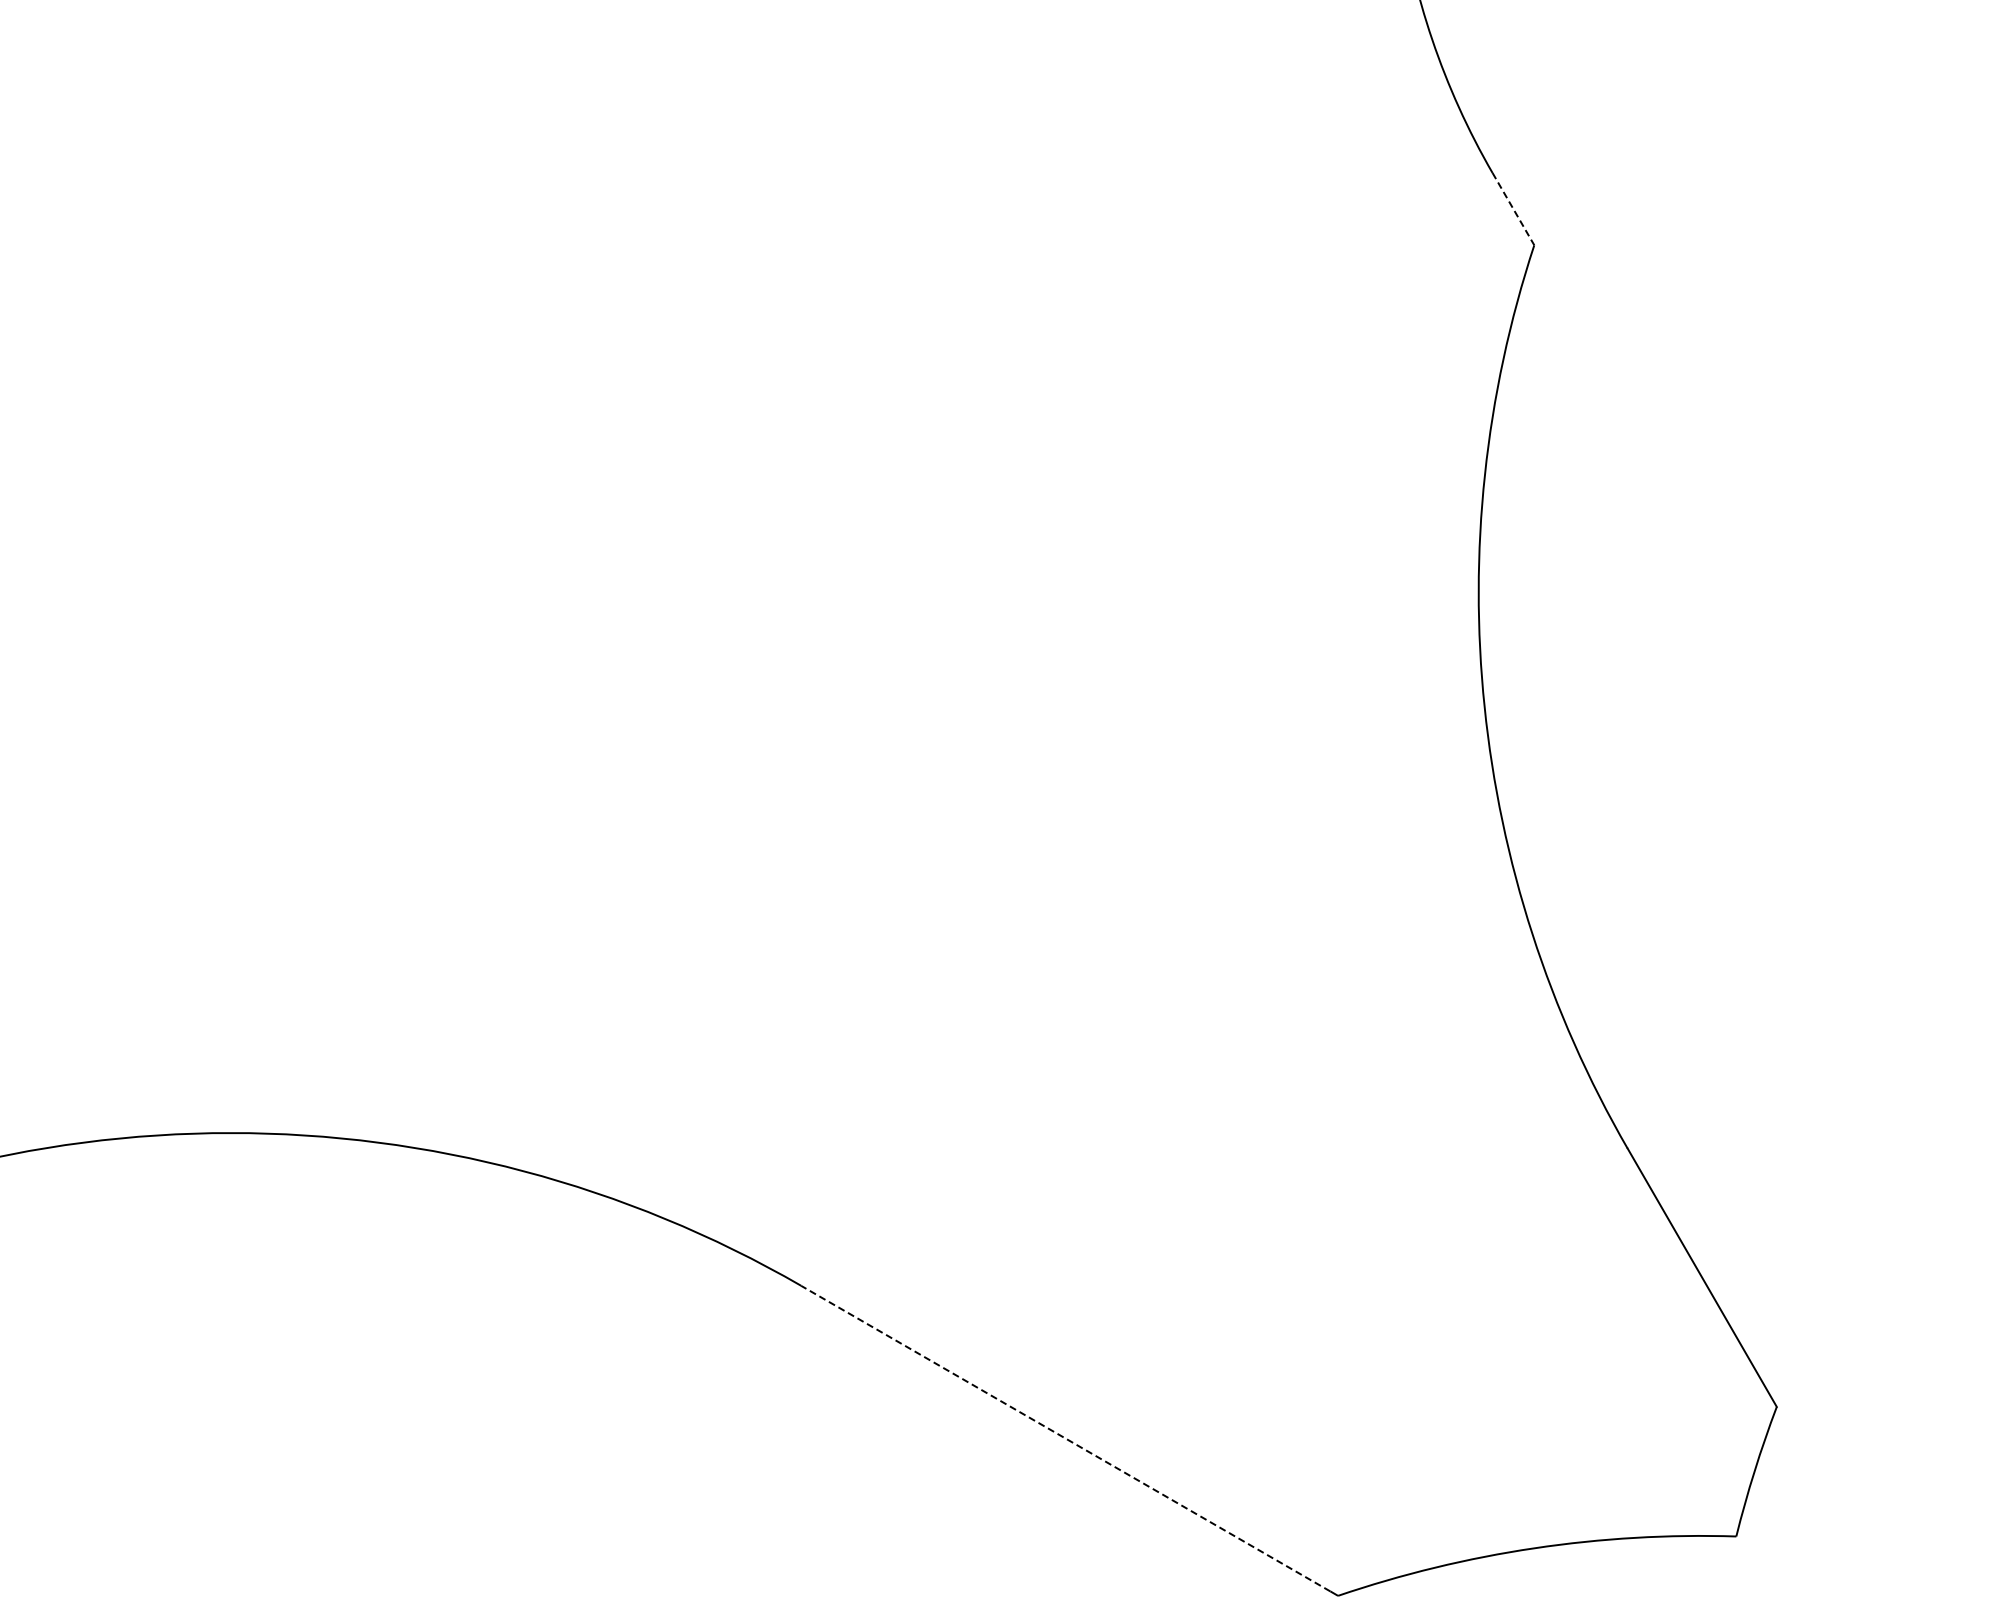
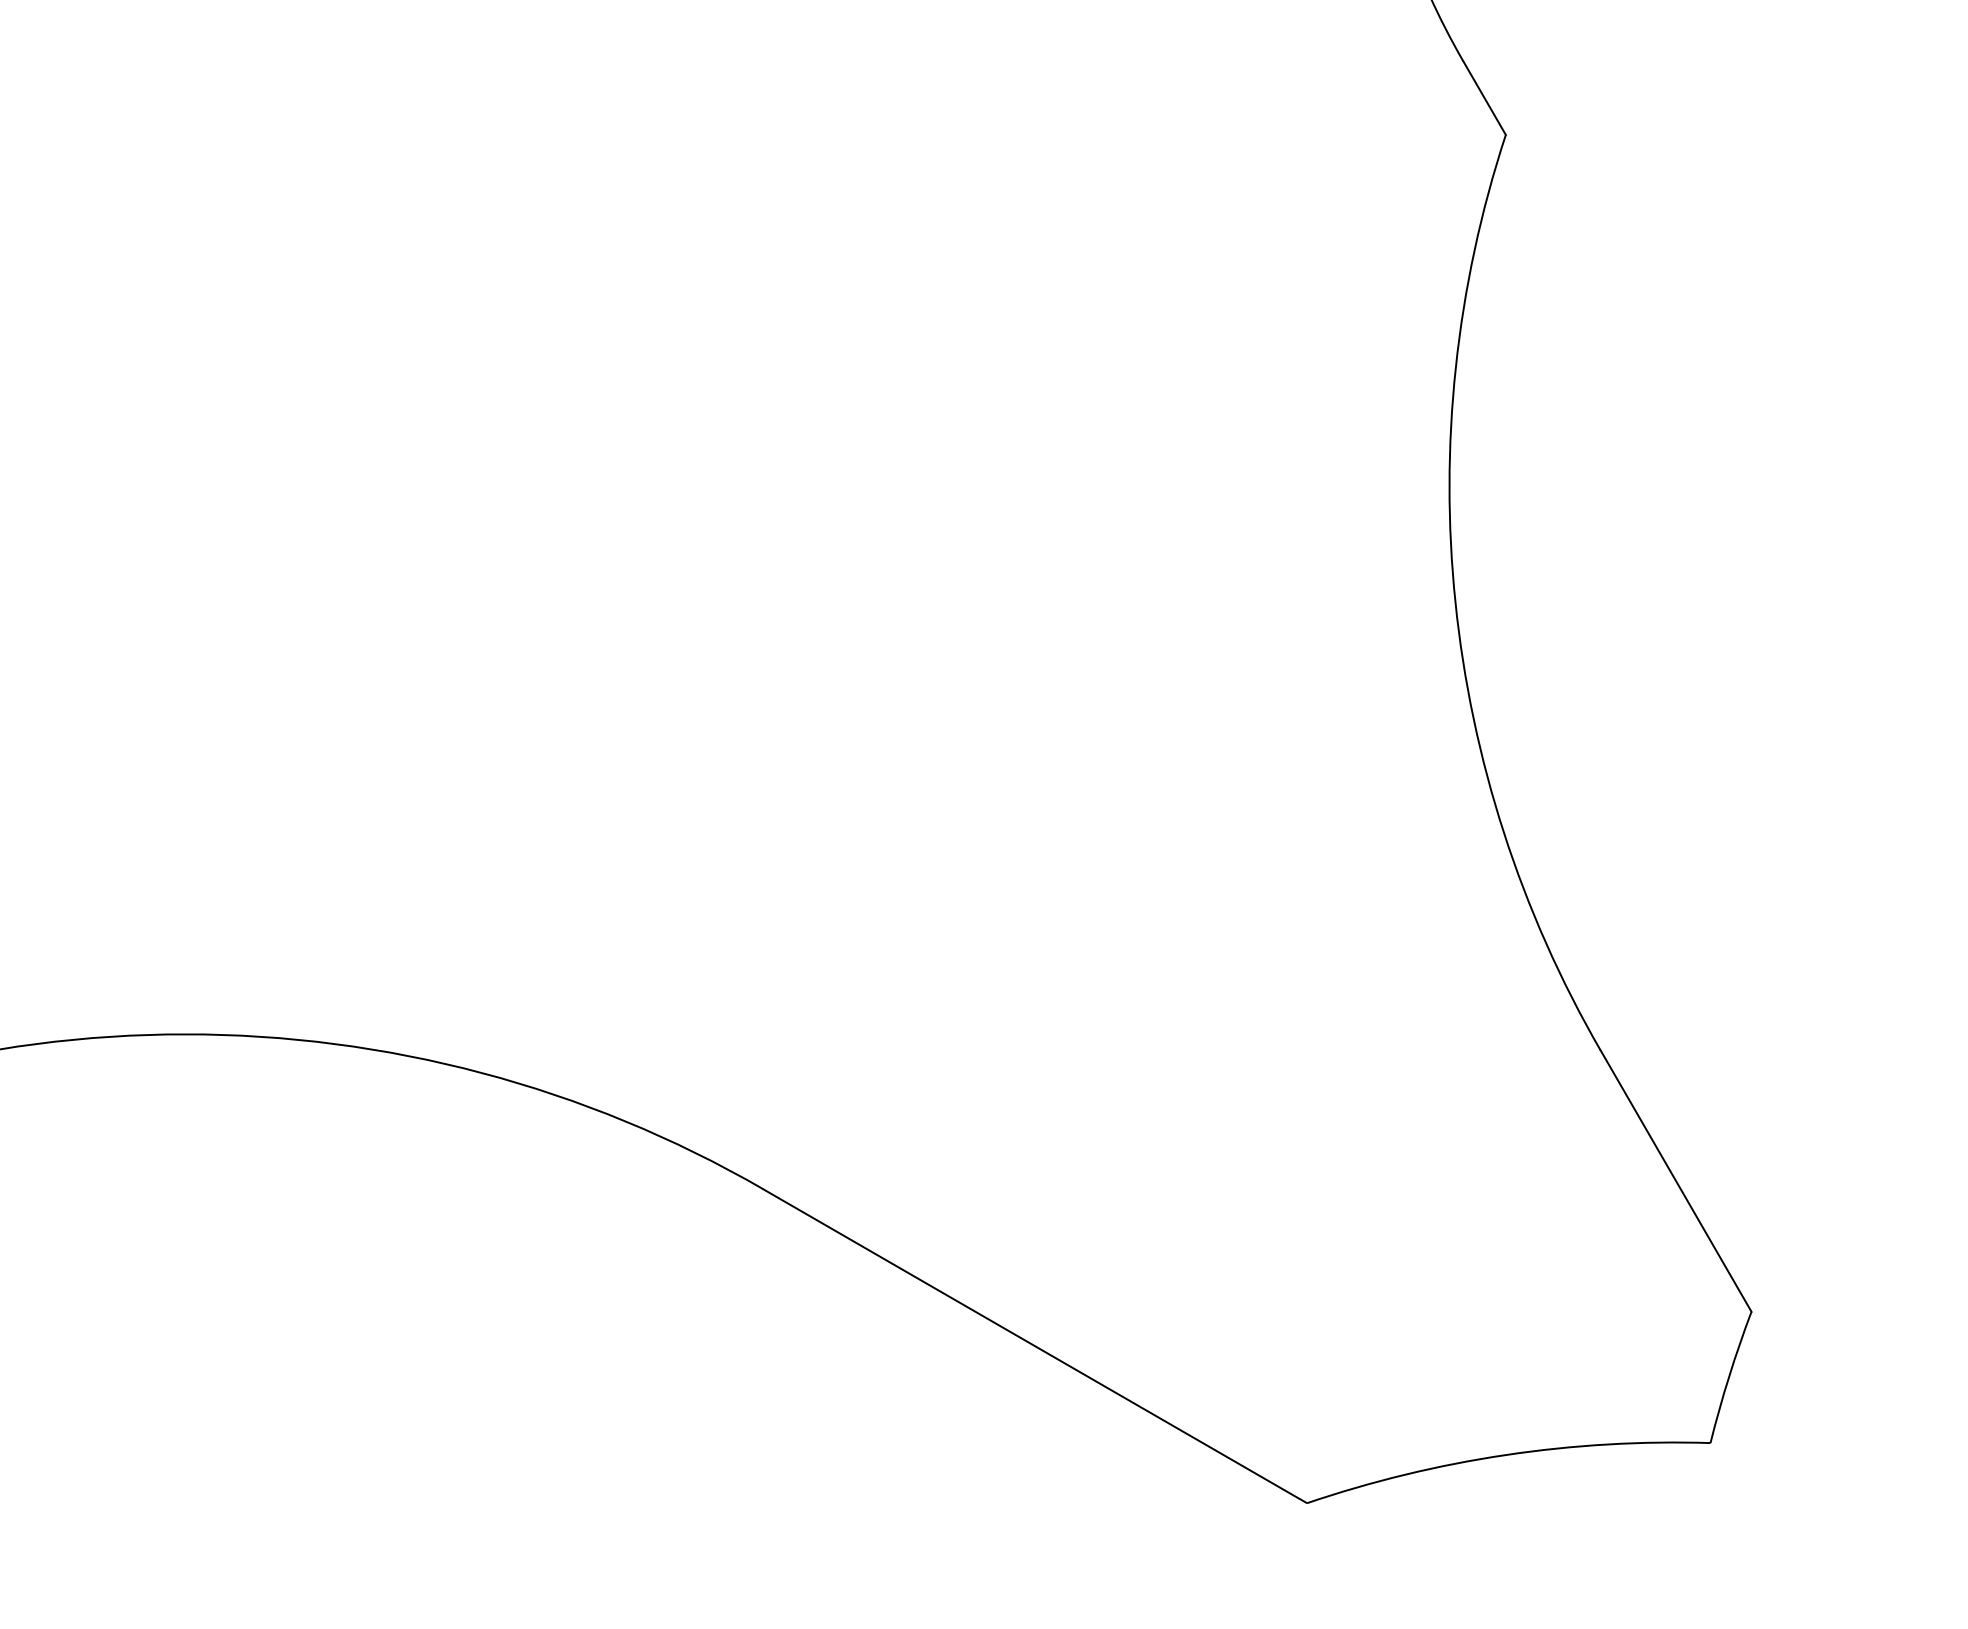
line: (1513, 209) -> (1484, 98), dashed -> solid
line: (1065, 1438) -> (1030, 1343), dashed -> solid

